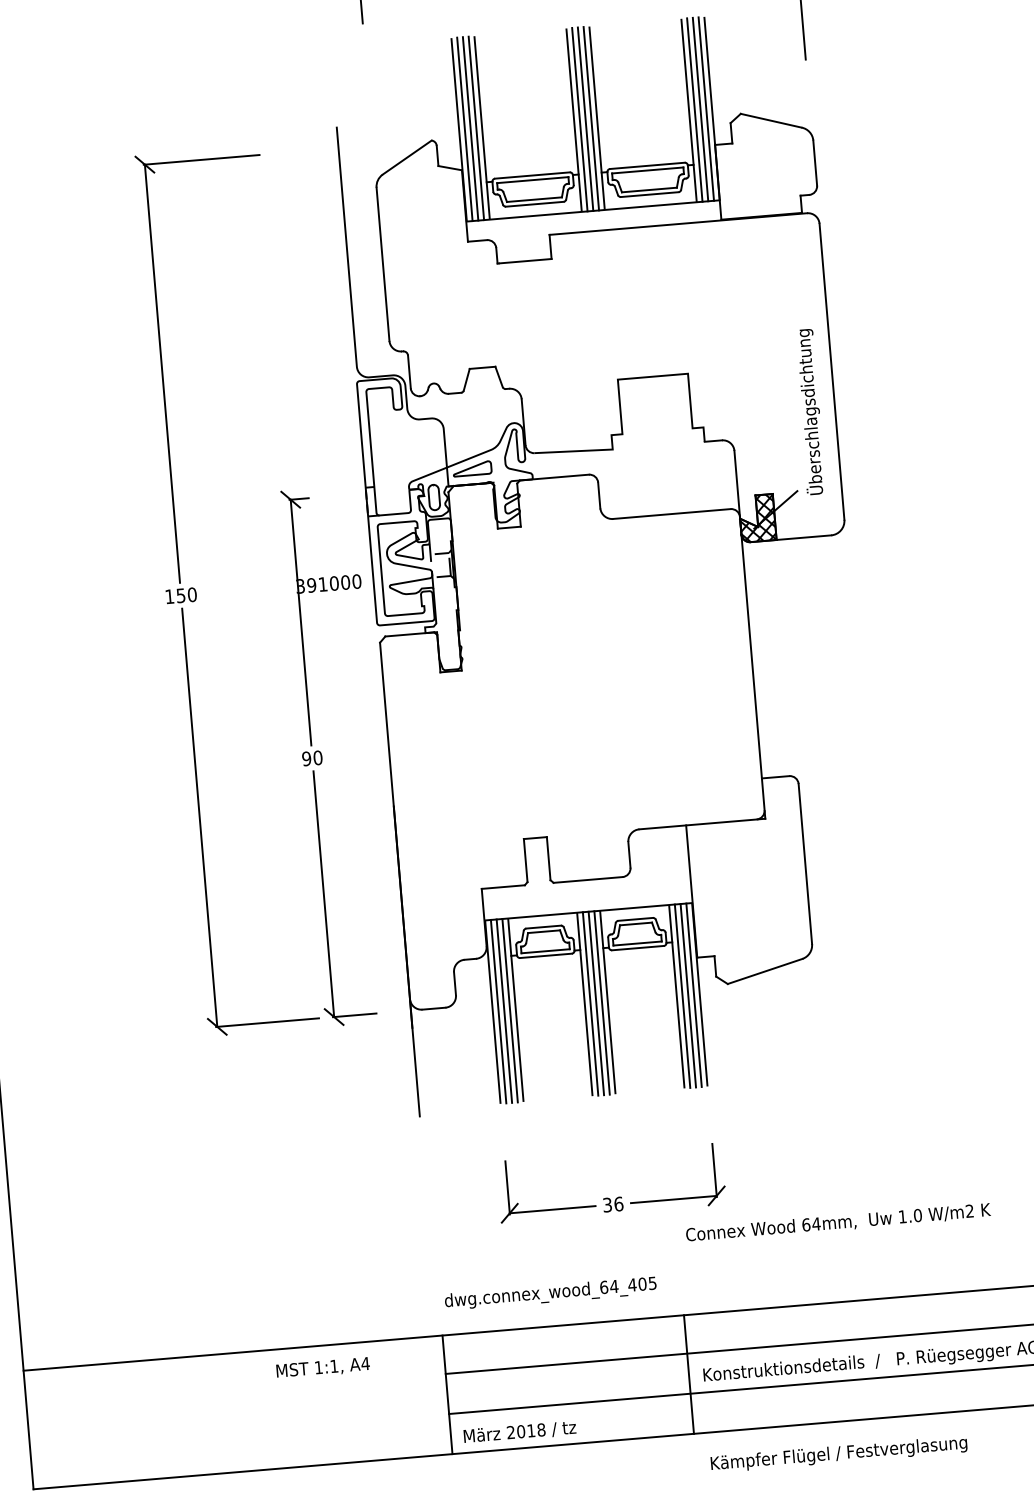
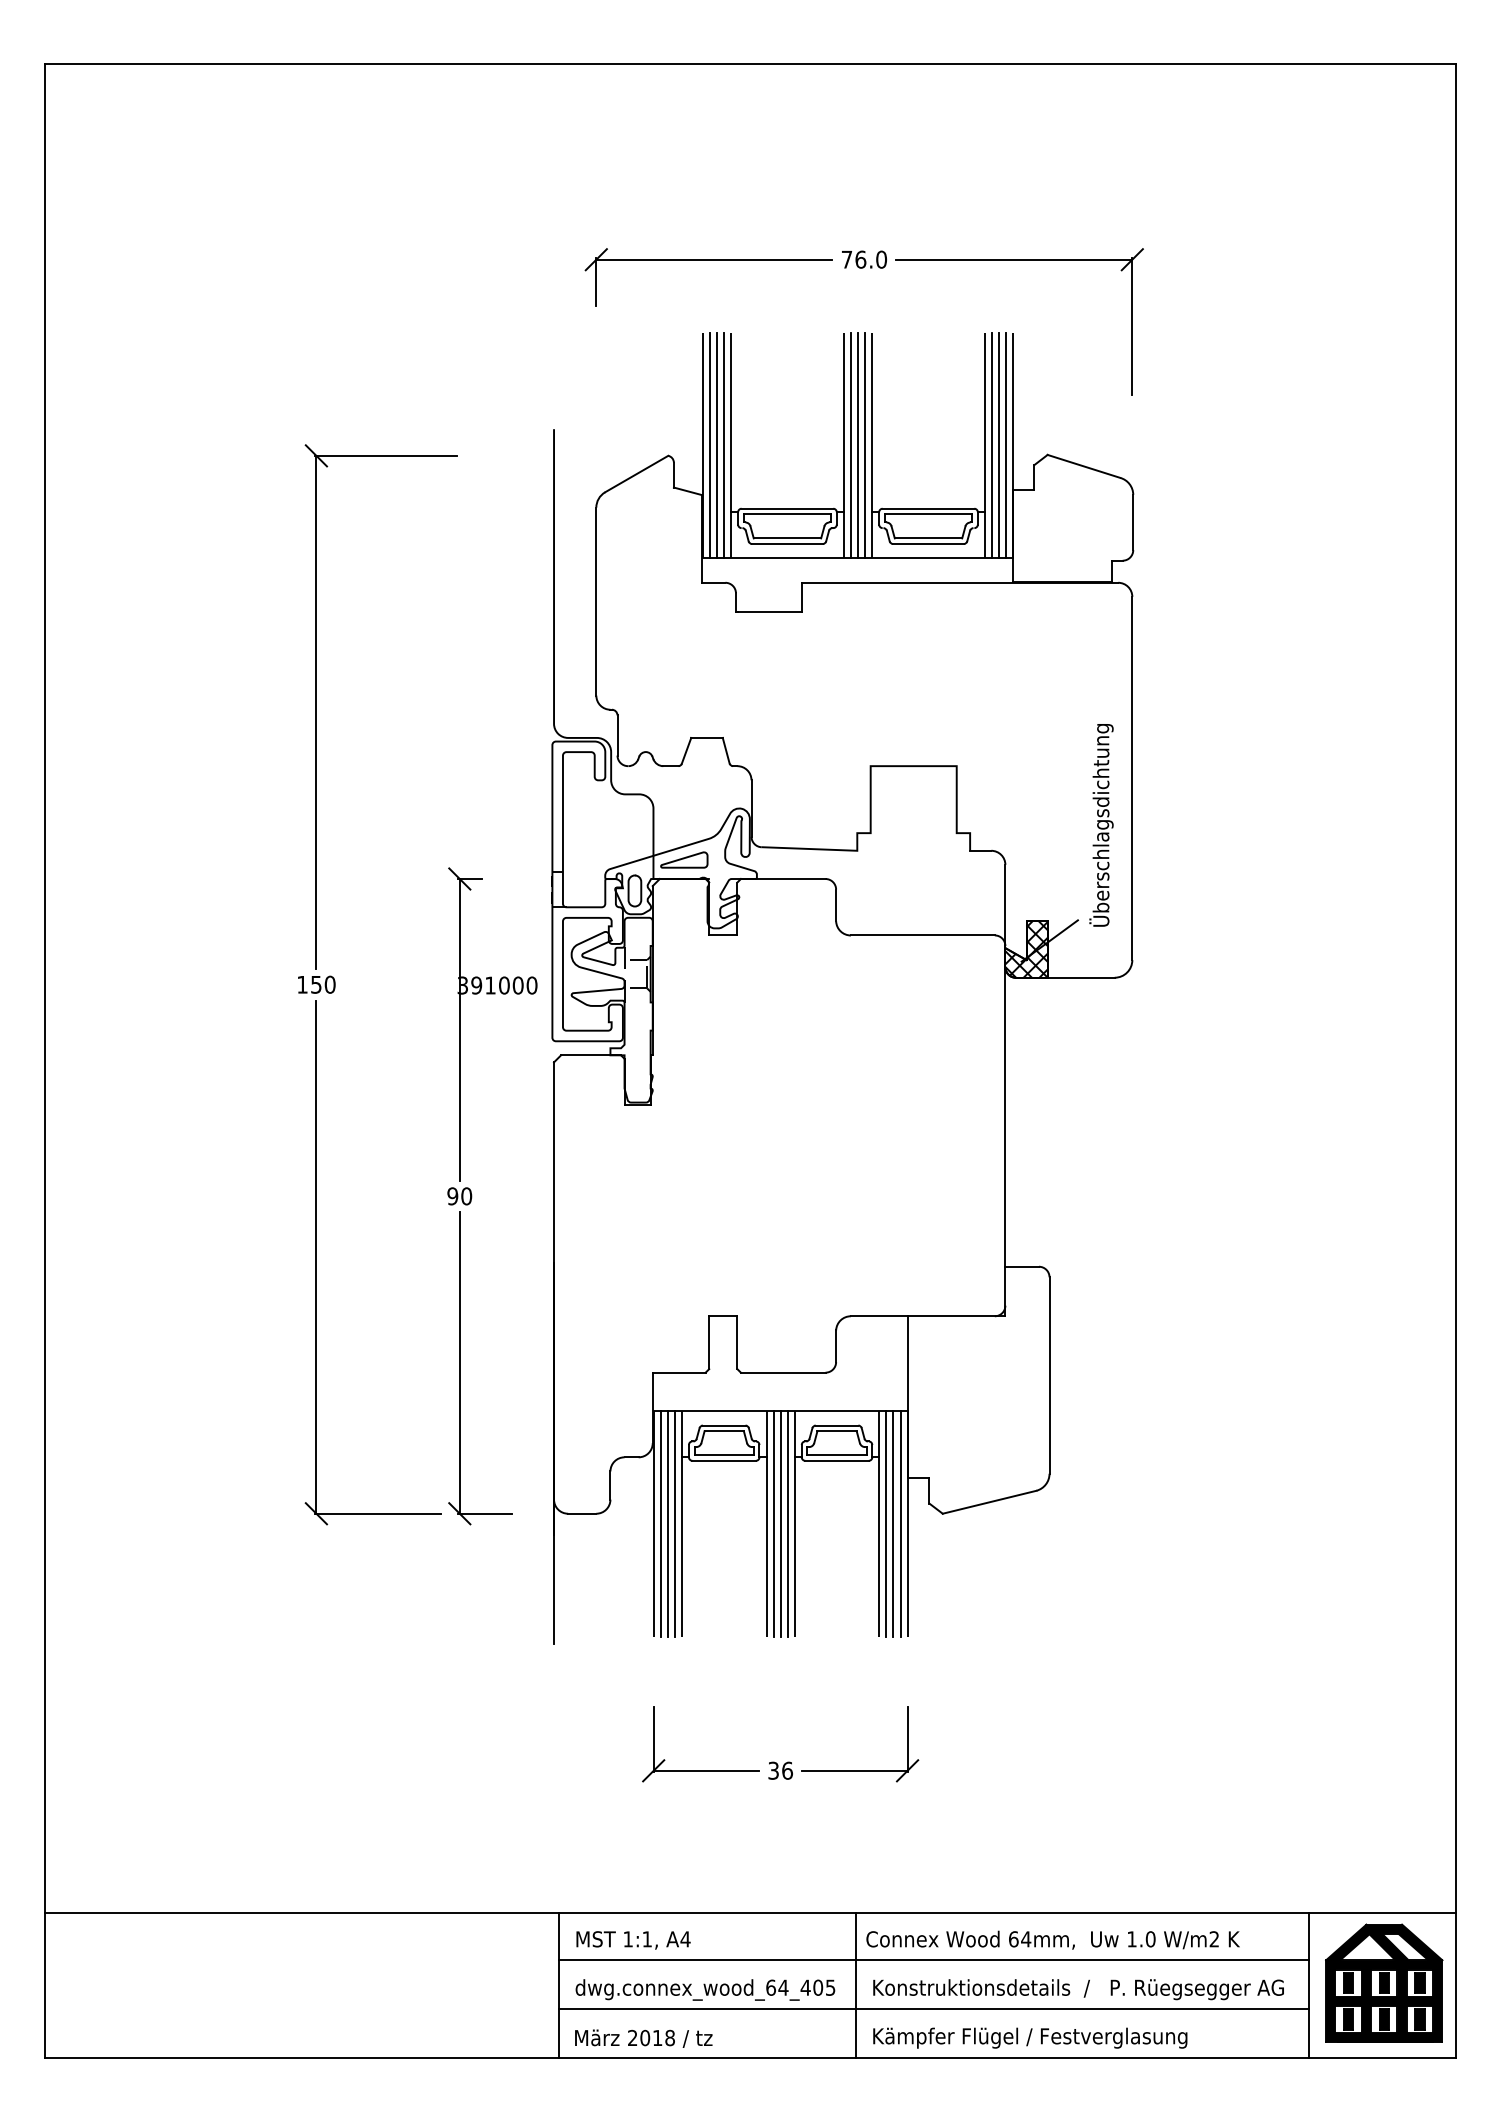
text: (837, 1222) -> (1052, 1939), moved
text: (550, 1293) -> (705, 1989), moved
text: (323, 1368) -> (633, 1940), moved
text: (839, 1453) -> (1030, 2037), moved

